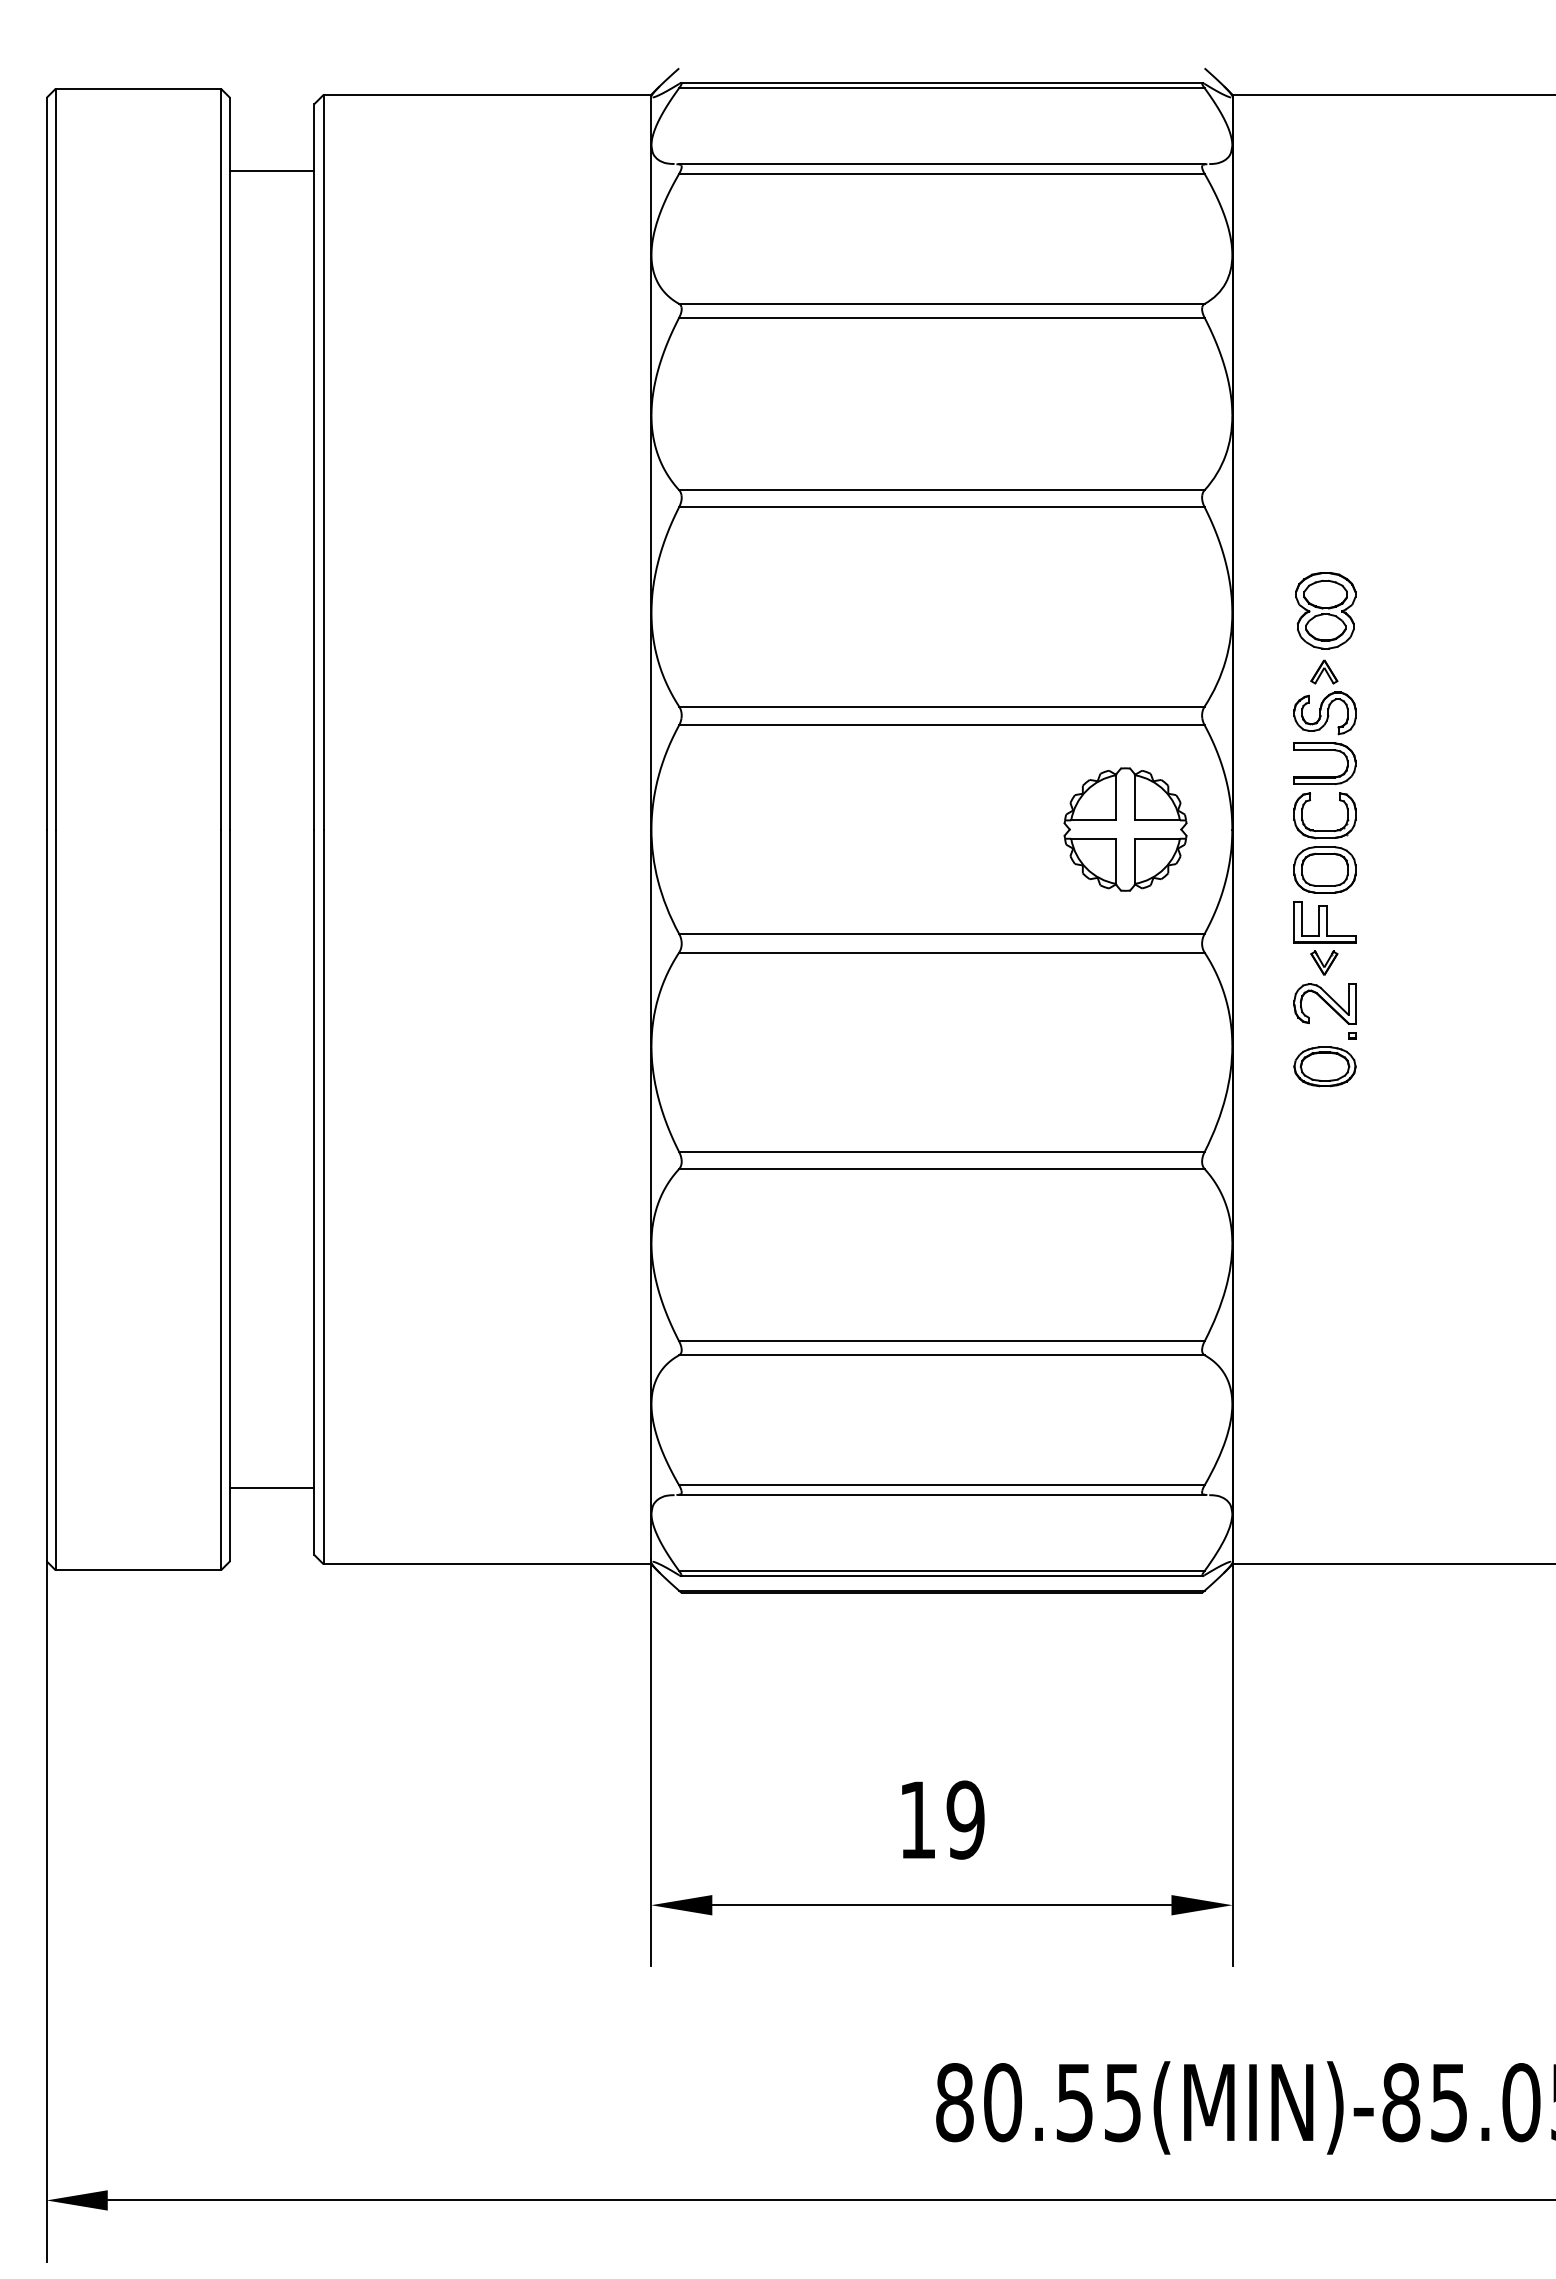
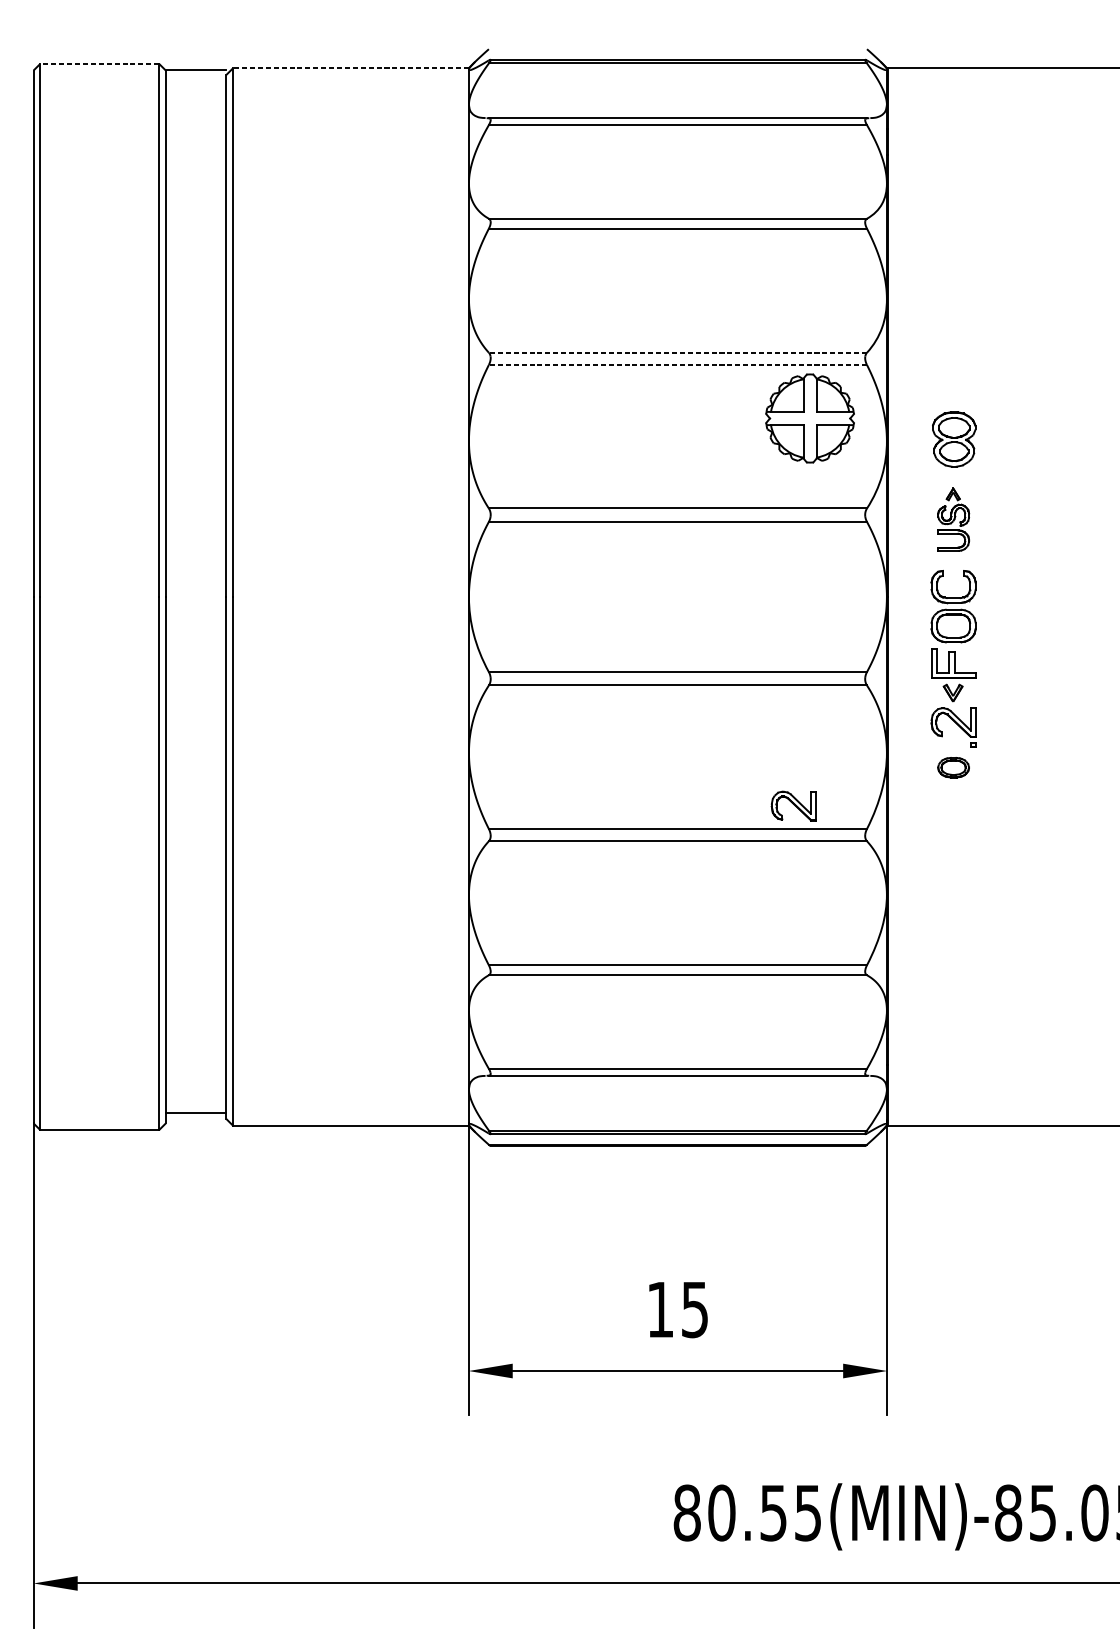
line: (138, 88) -> (99, 63), solid -> dashed
line: (487, 94) -> (350, 68), solid -> dashed
line: (272, 171) -> (196, 70), moved
line: (941, 490) -> (677, 352), solid -> dashed
line: (941, 507) -> (677, 365), solid -> dashed
part: (1324, 722) -> (953, 519), size x0.7
part: (1125, 829) -> (810, 418), moved
part: (1324, 1066) -> (953, 767), size x0.7
part: (1102, 1119) -> (793, 805), added
line: (272, 1487) -> (196, 1112), moved
text: (965, 1819) -> (694, 1309), 19 -> 15

